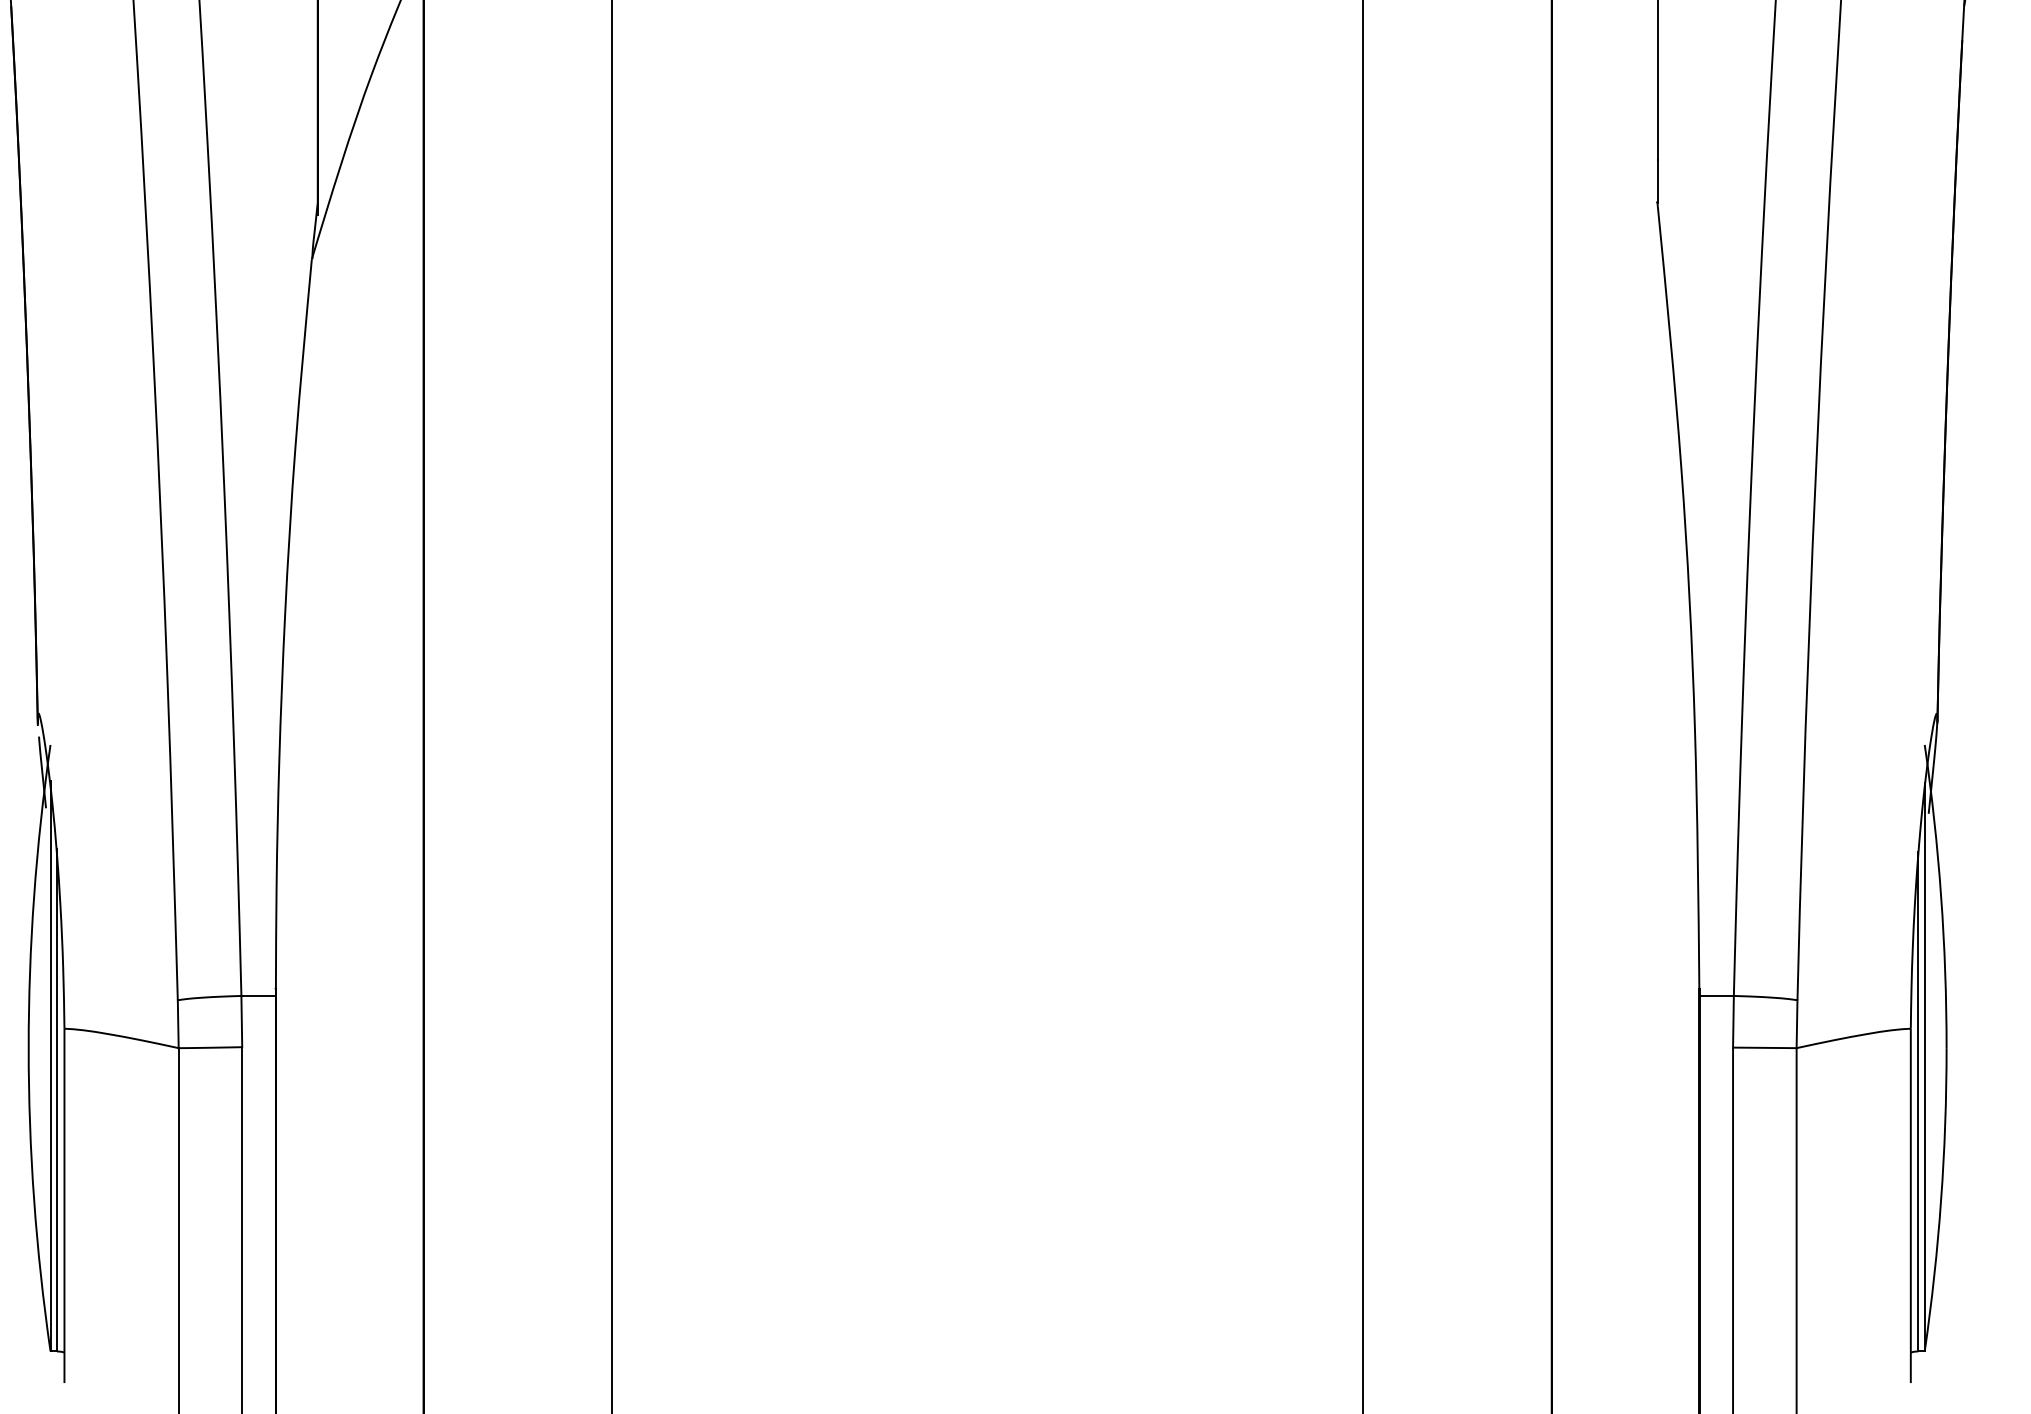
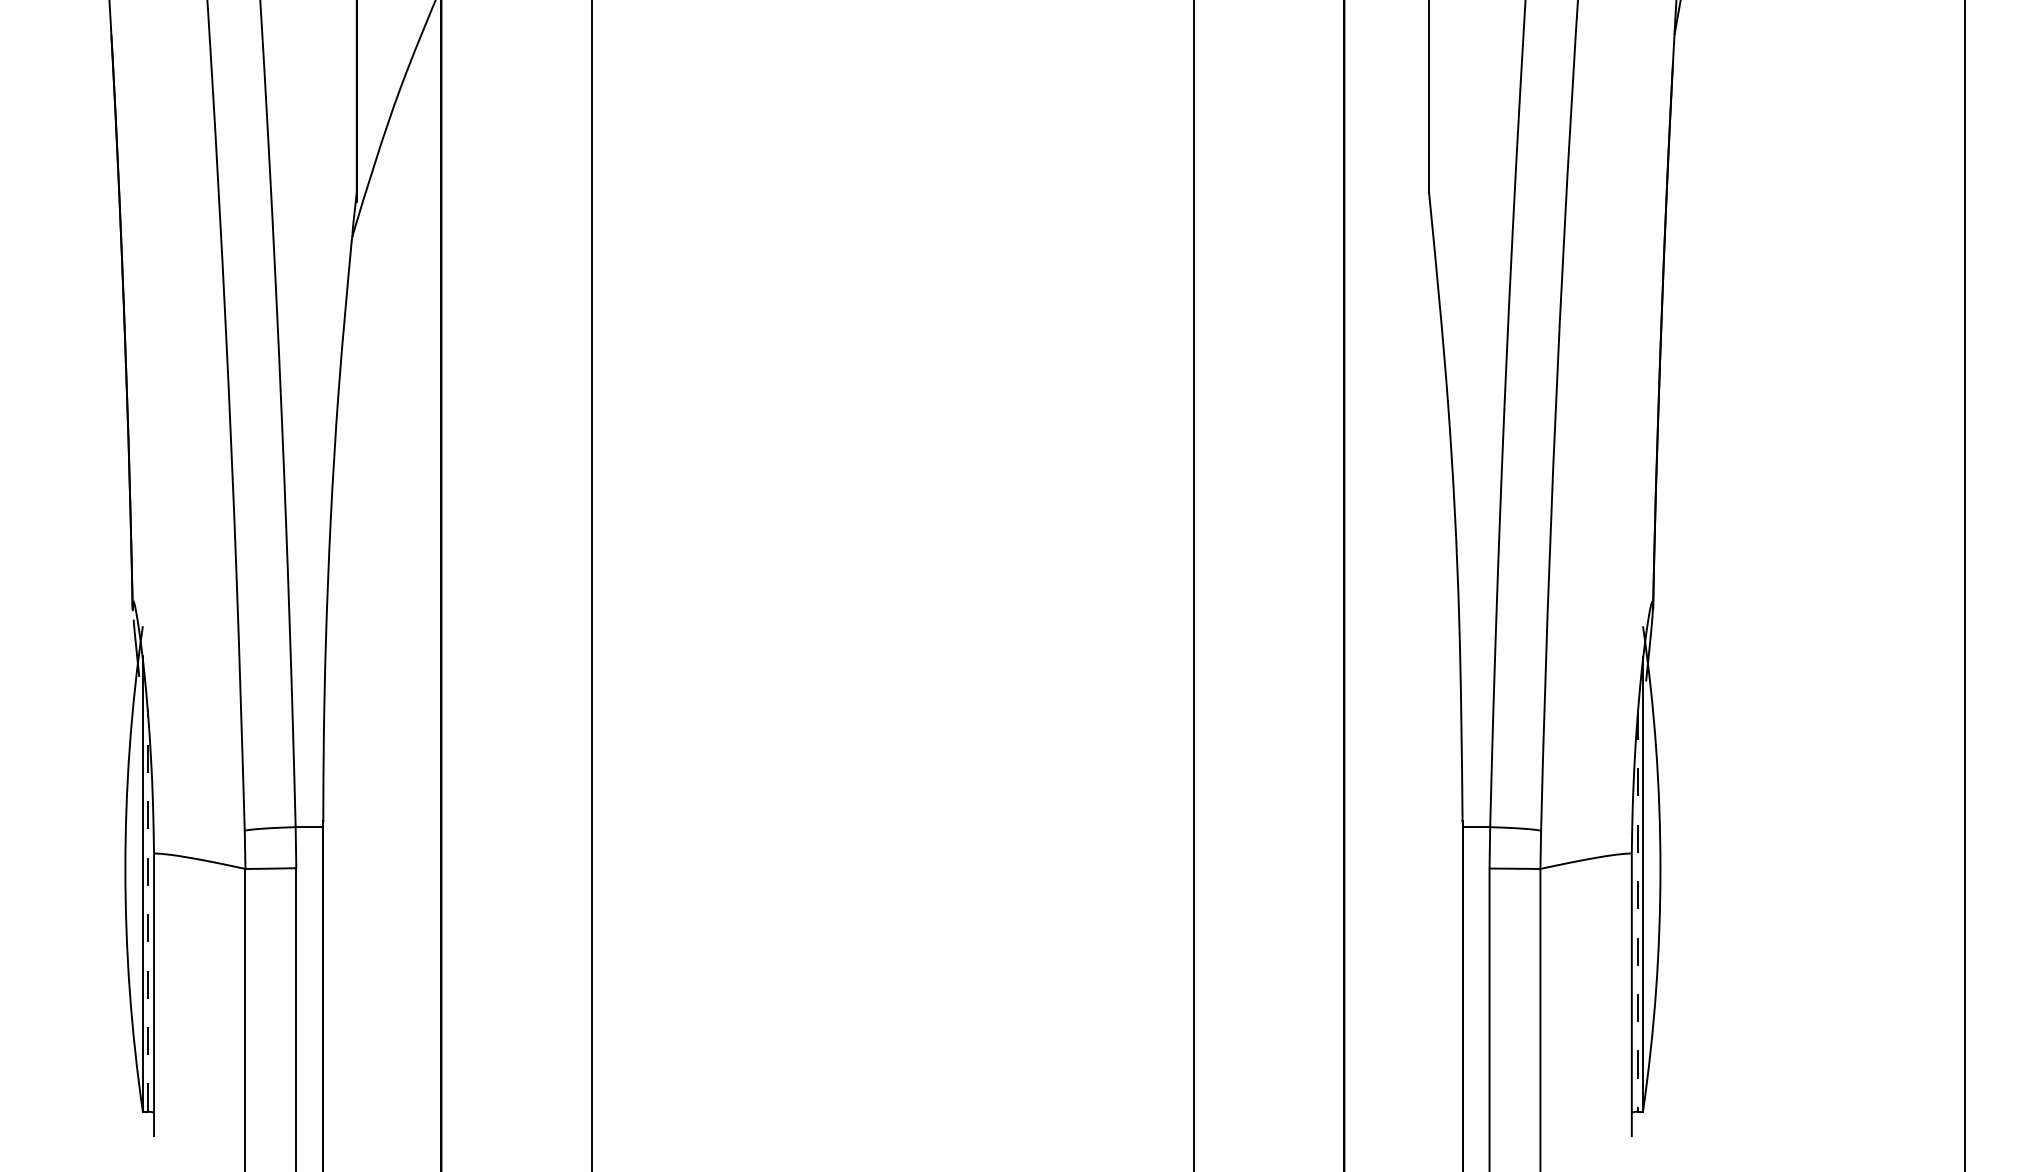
line: (56, 1100) -> (147, 910), solid -> dashed
line: (1917, 1101) -> (1637, 911), solid -> dashed

